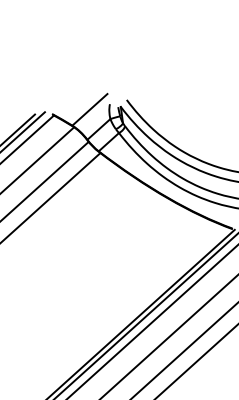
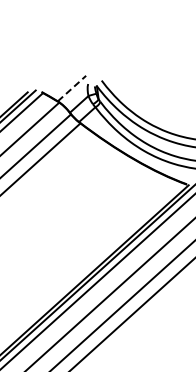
line: (90, 109) -> (72, 88), solid -> dashed

